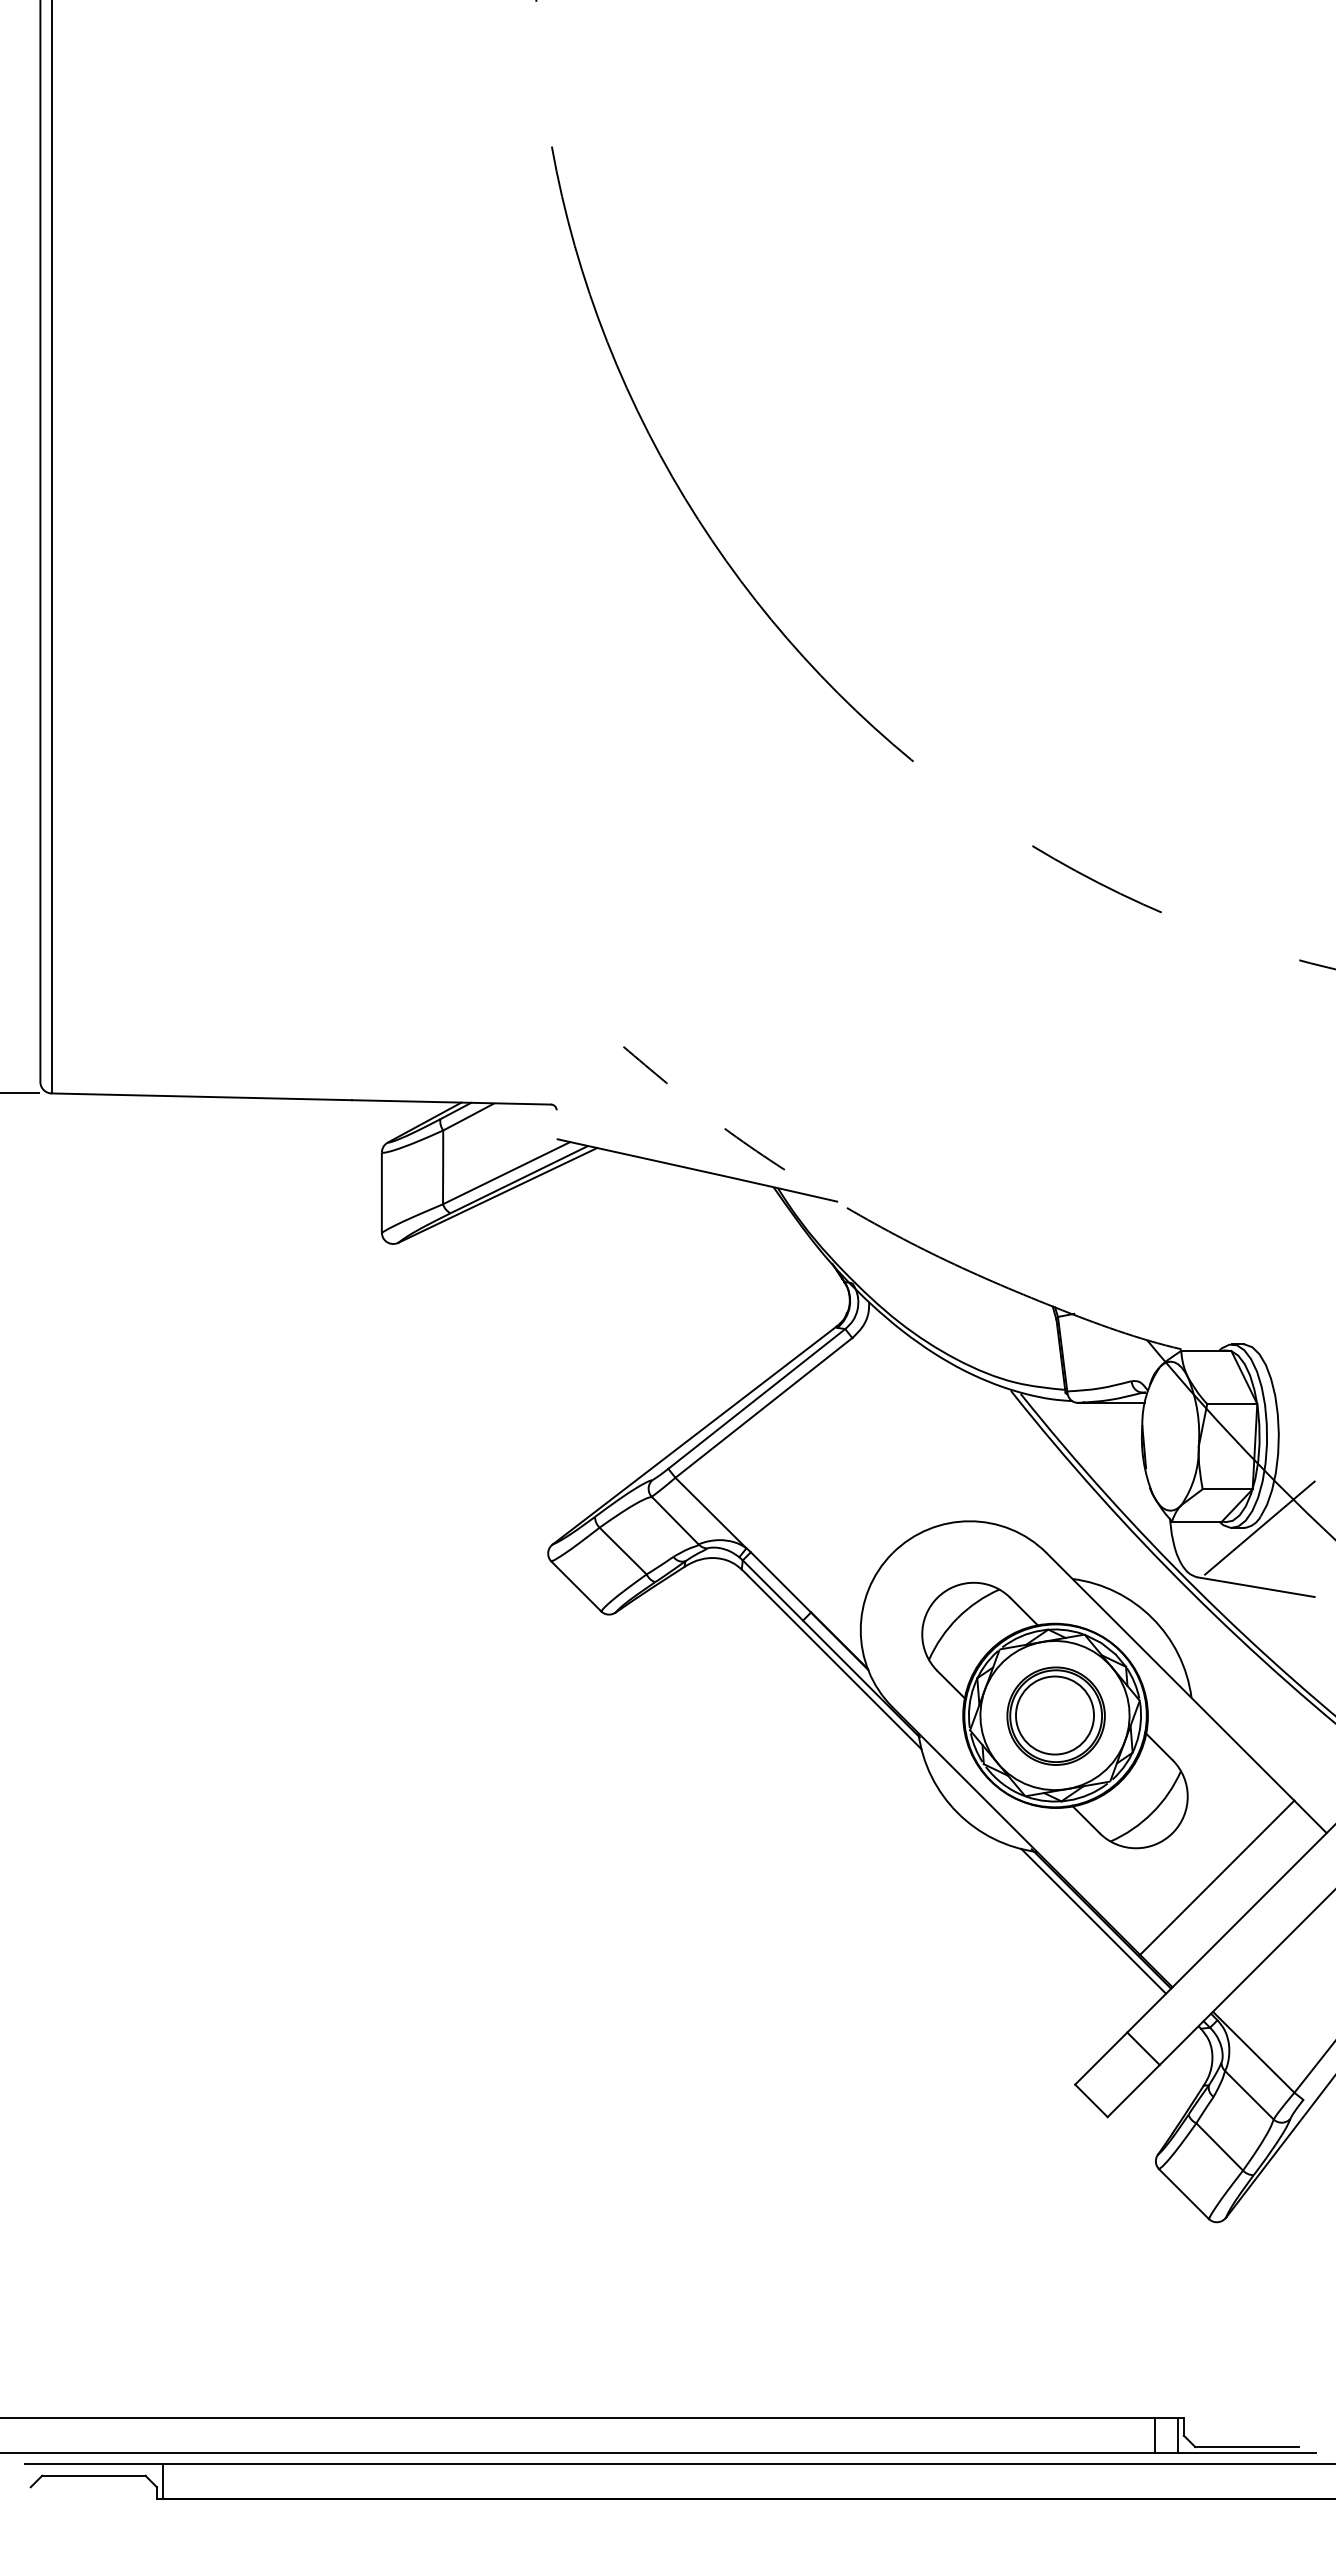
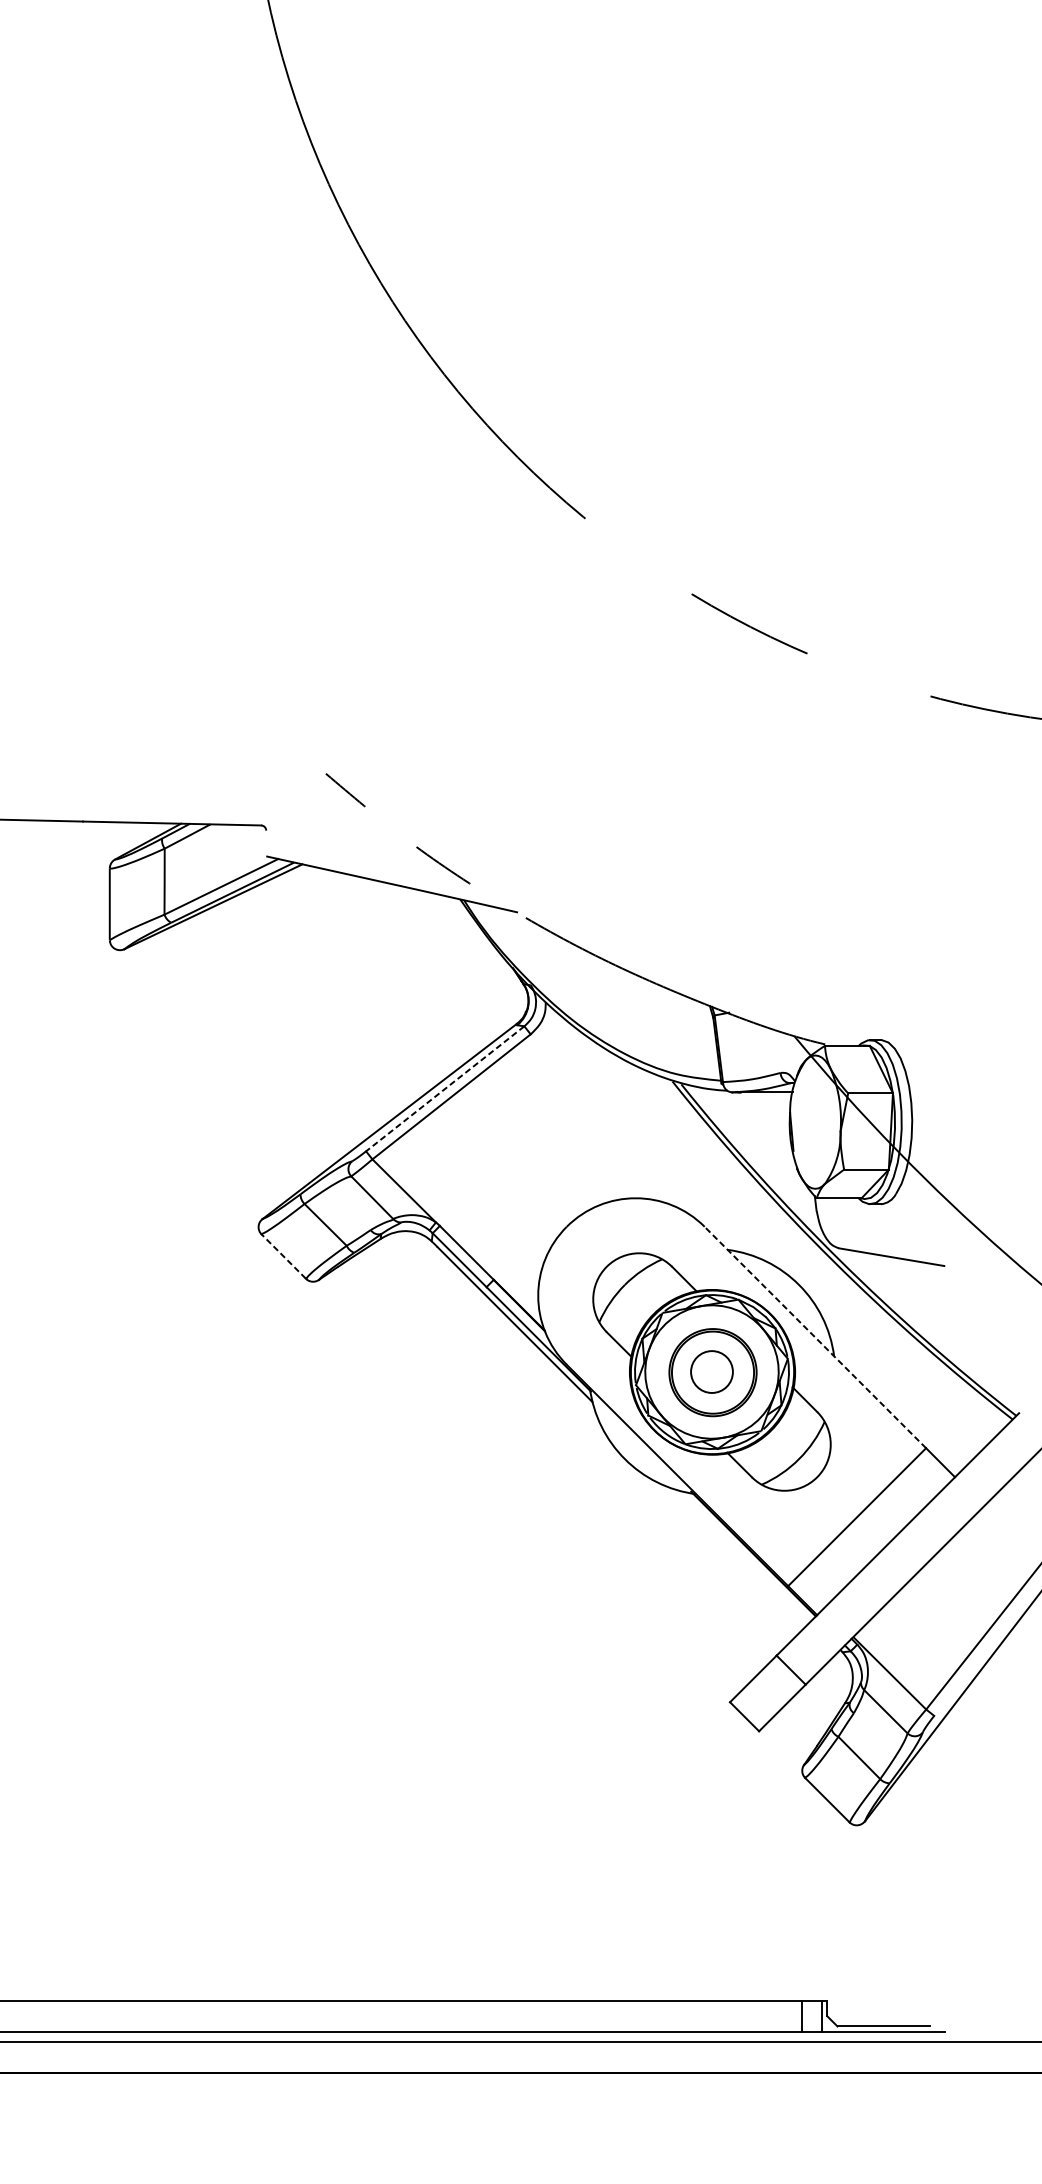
line: (756, 1398) -> (444, 1088), solid -> dashed
line: (1259, 1527) -> (894, 1203), removed
line: (576, 1586) -> (283, 1256), solid -> dashed
line: (1170, 1676) -> (815, 1337), solid -> dashed
circle: (1054, 1715) -> (711, 1372), size x0.6
line: (1093, 1920) -> (746, 1555), removed

